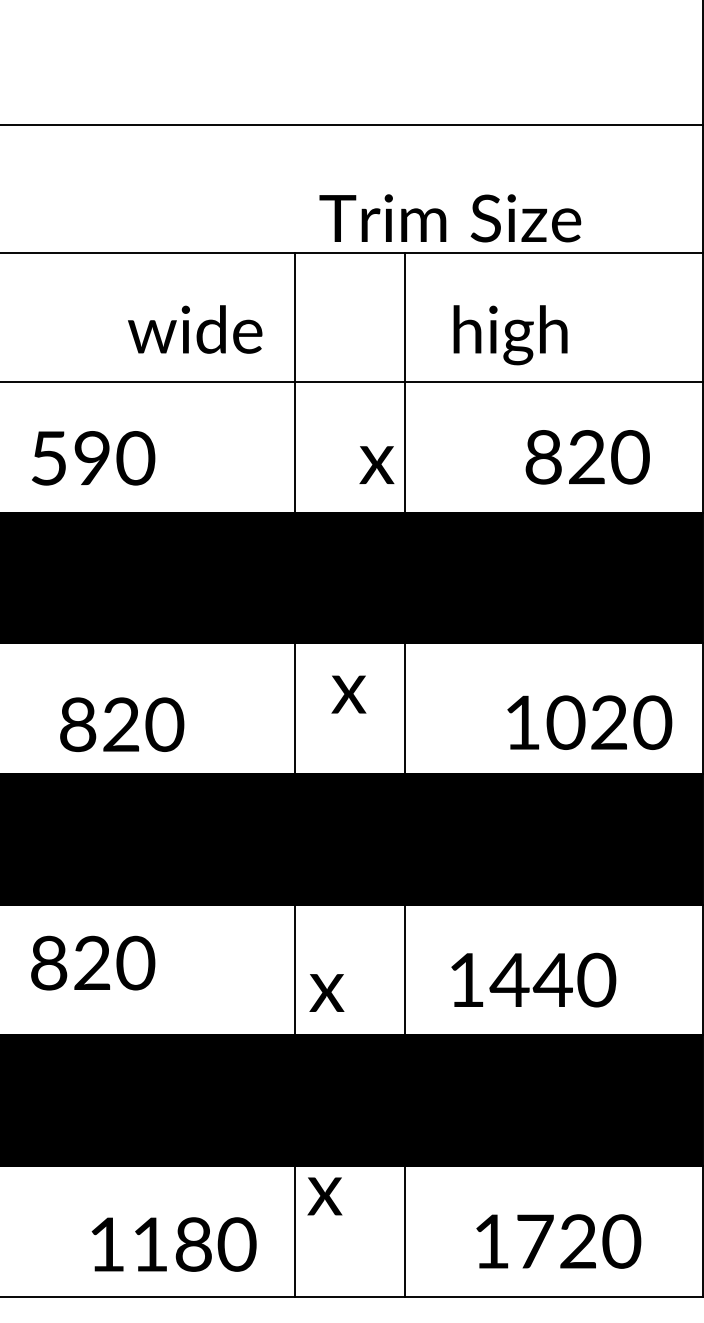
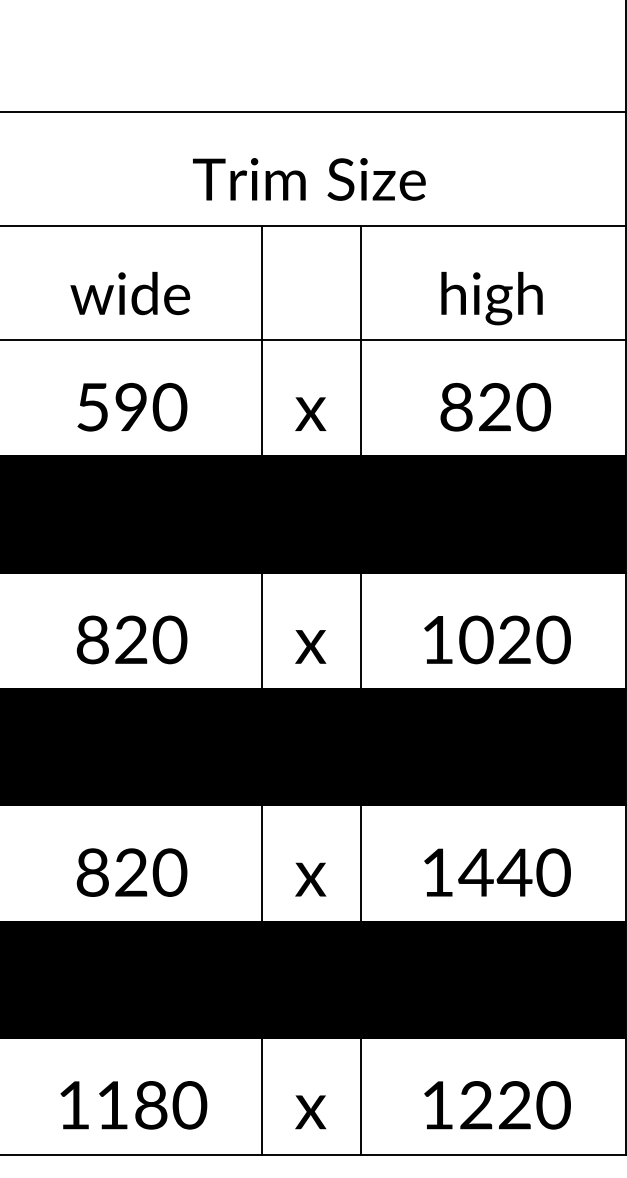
text: (450, 218) -> (309, 179), moved
text: (195, 329) -> (130, 293), moved
text: (510, 335) -> (491, 298), moved
text: (587, 457) -> (495, 407), moved
text: (93, 458) -> (132, 407), moved
text: (376, 464) -> (310, 413), moved
text: (348, 694) -> (310, 646), moved
text: (589, 722) -> (497, 639), moved
text: (122, 724) -> (132, 639), moved
text: (93, 962) -> (132, 872), moved
text: (533, 979) -> (497, 872), moved
text: (326, 992) -> (310, 879), moved
text: (324, 1196) -> (310, 1112), moved
text: (535, 1241) -> (476, 1105), 1720 -> 1220
text: (173, 1244) -> (133, 1105), moved

